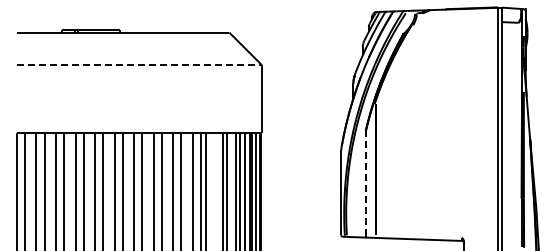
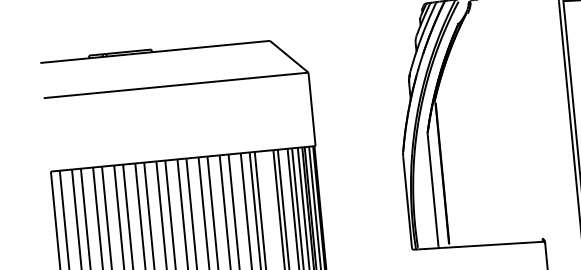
line: (139, 65) -> (176, 85), dashed -> solid
line: (365, 183) -> (432, 189), dashed -> solid

